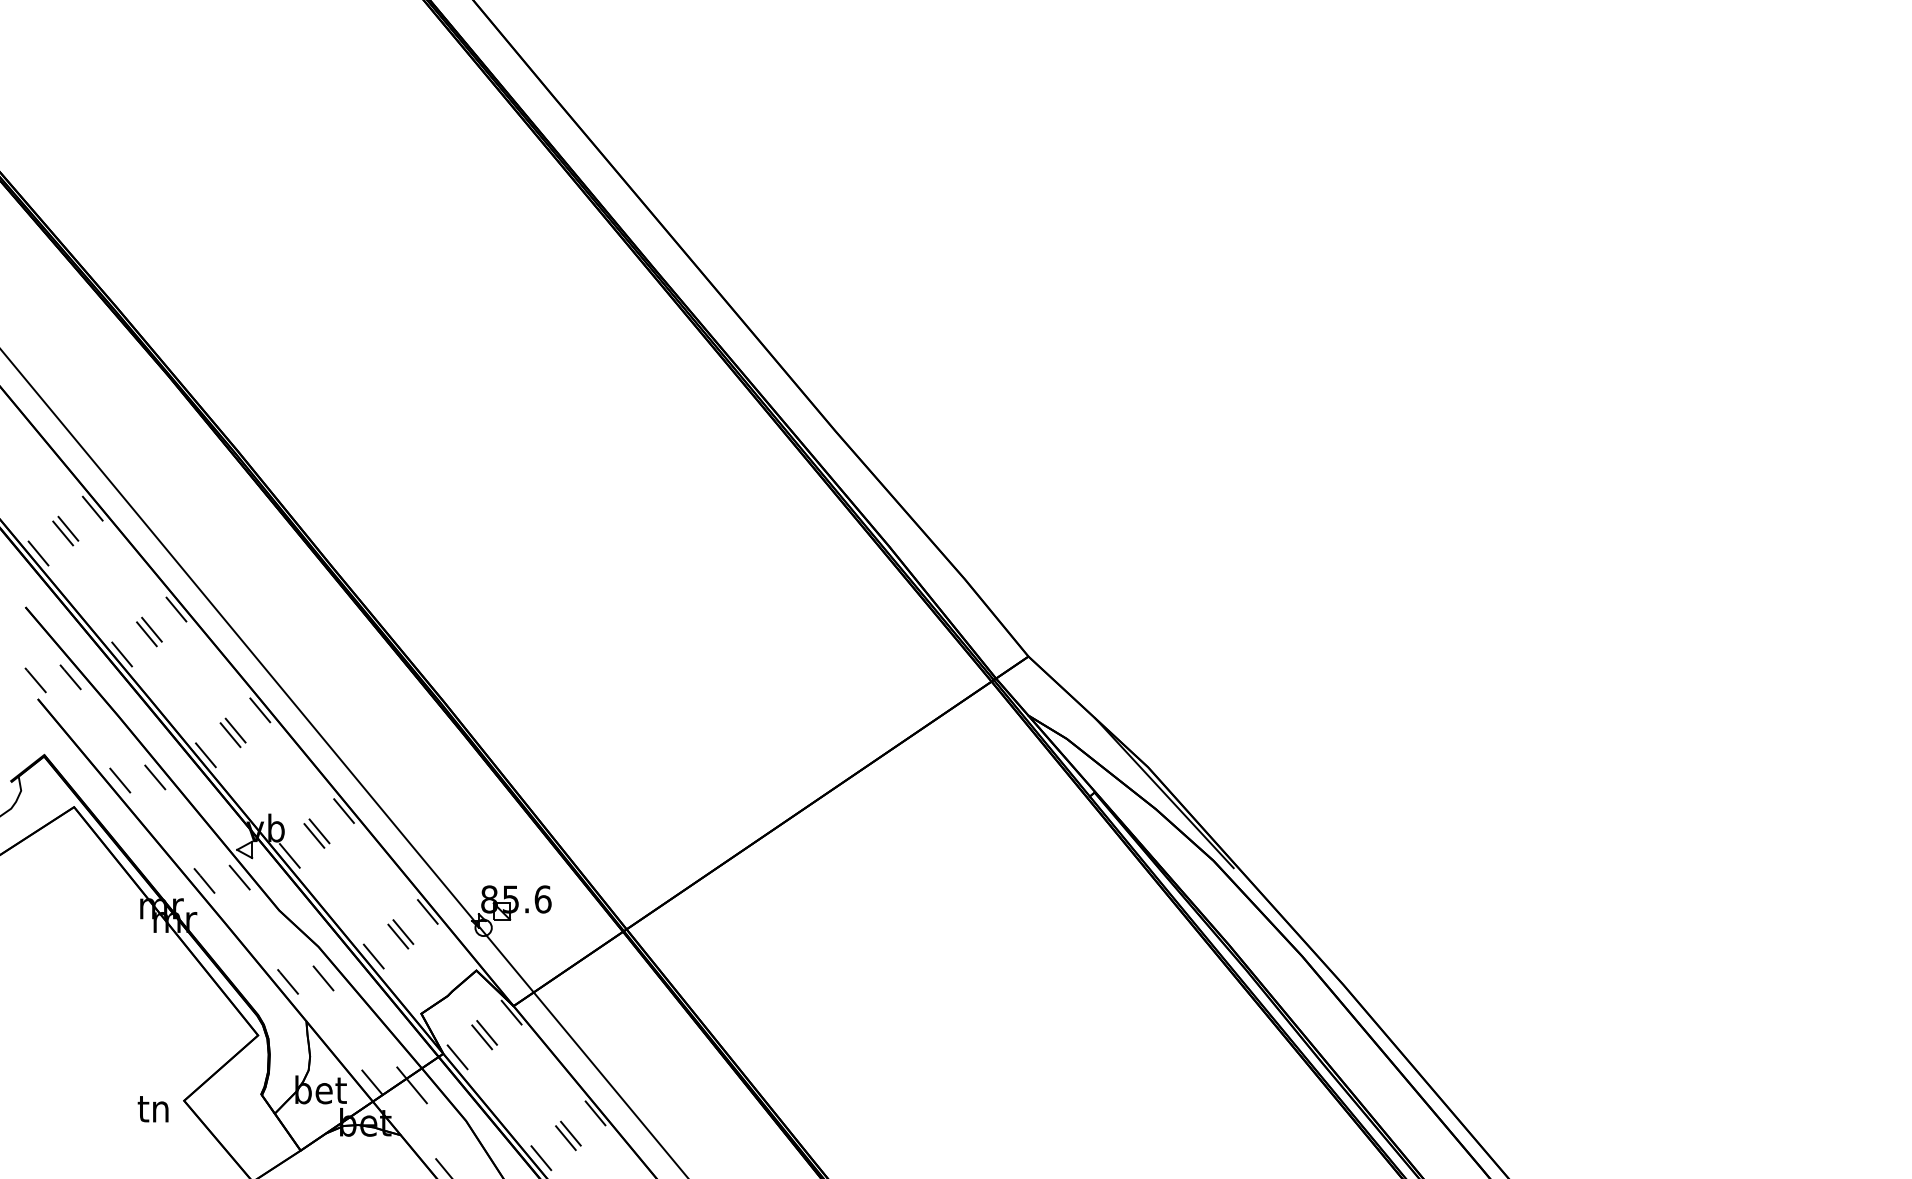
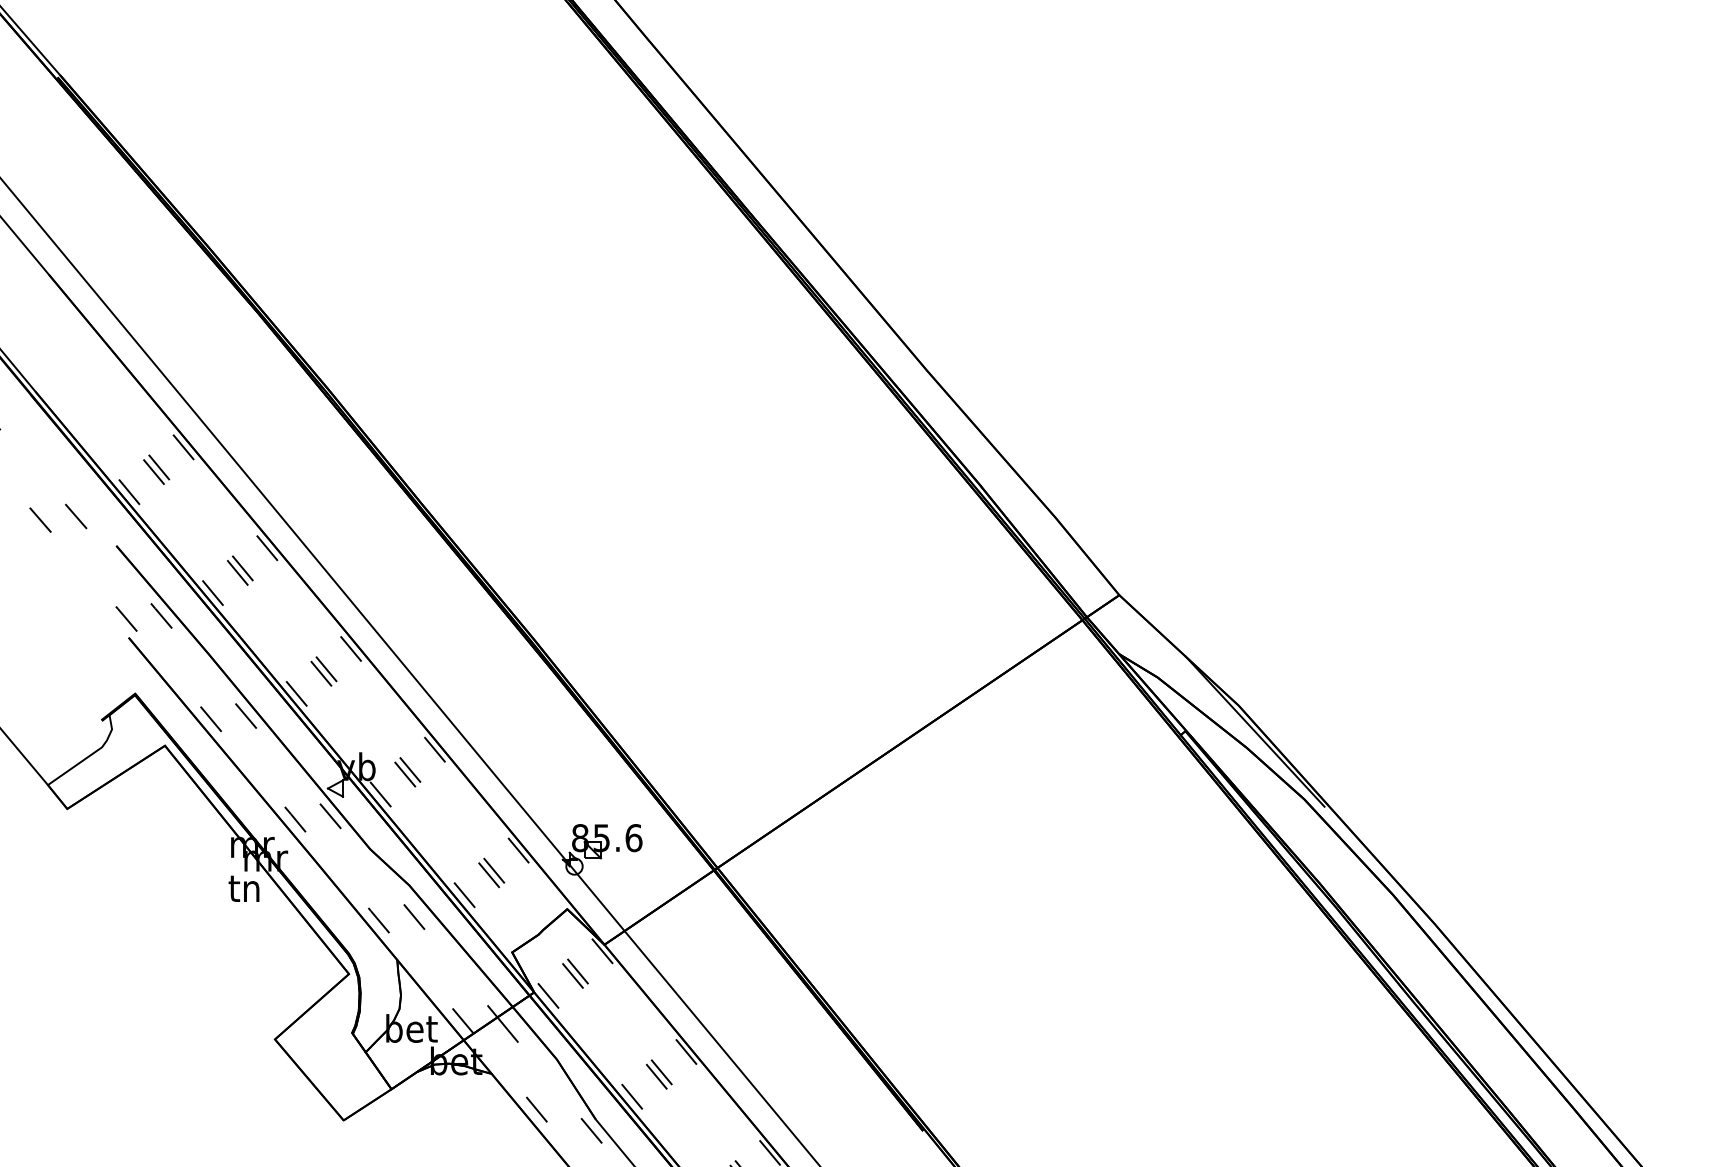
text: (152, 1109) -> (243, 889), moved

